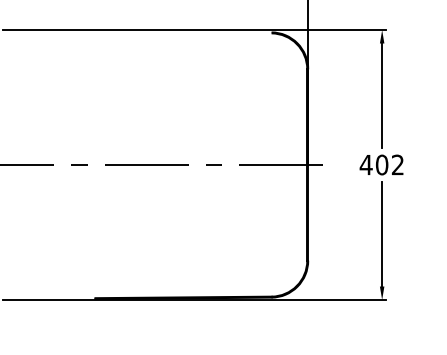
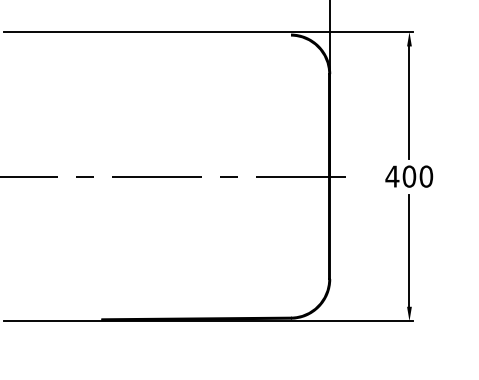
text: (398, 164) -> (426, 176), 402 -> 400

